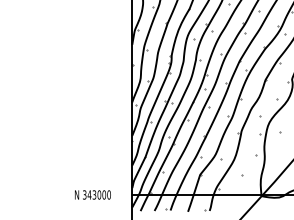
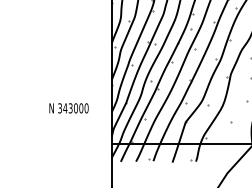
text: (92, 194) -> (68, 107), moved

